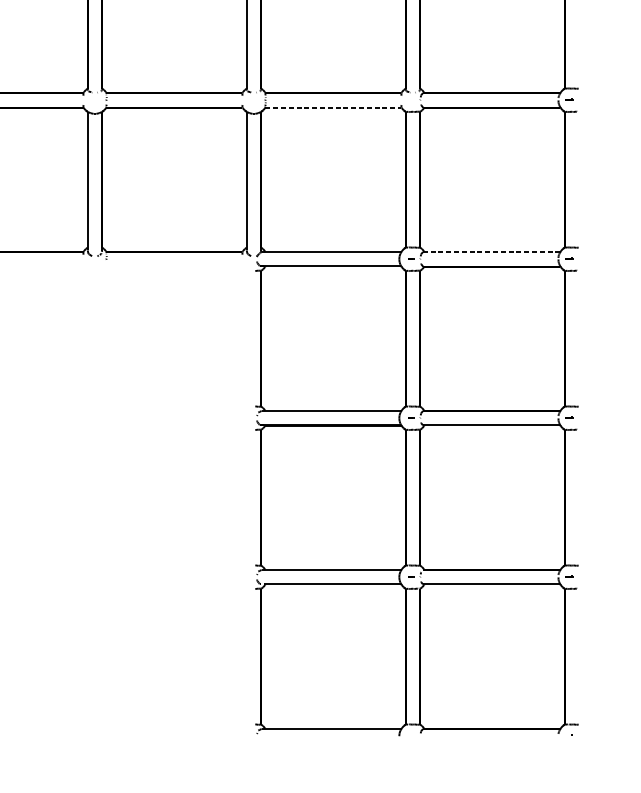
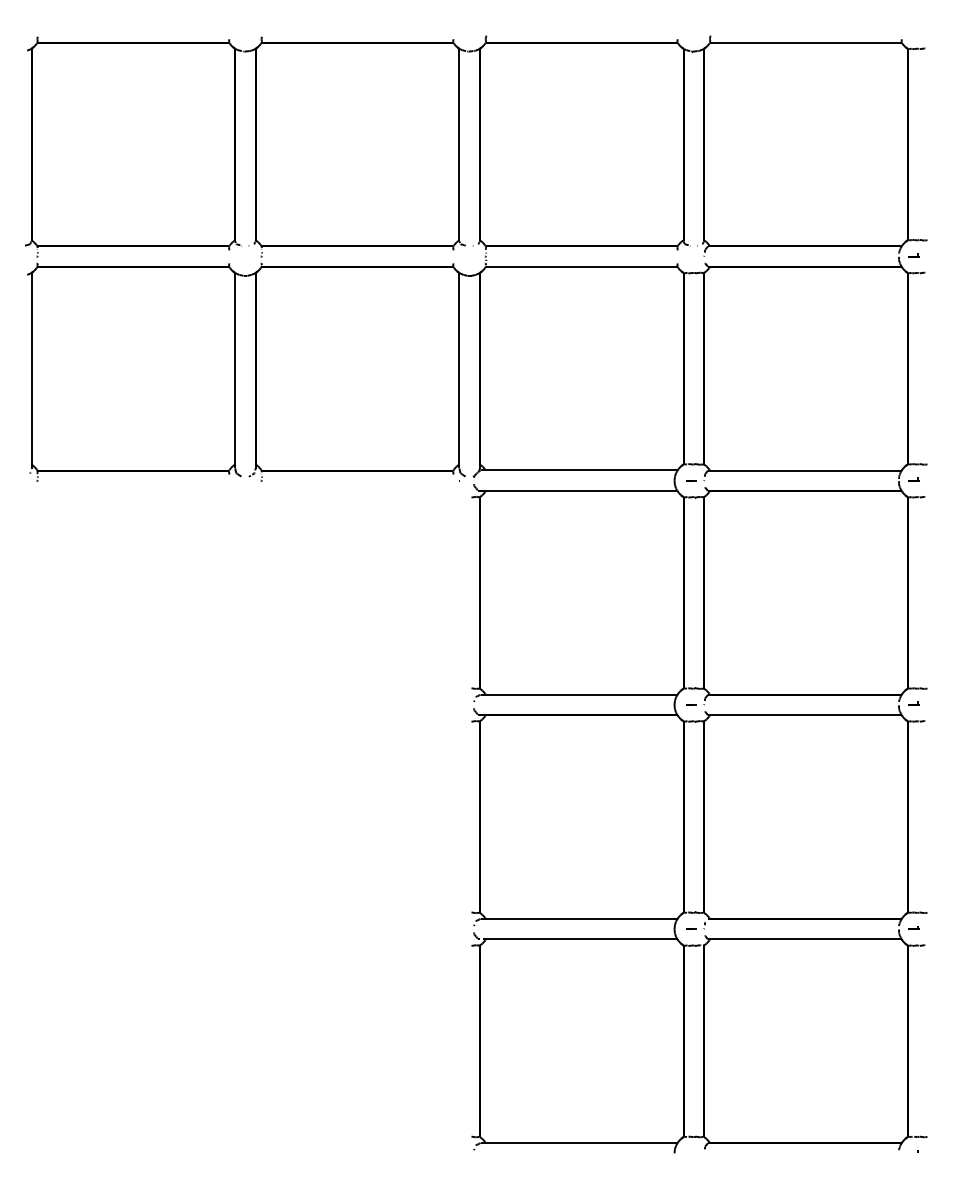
line: (333, 107) -> (581, 266), dashed -> solid
line: (491, 251) -> (804, 470), dashed -> solid

